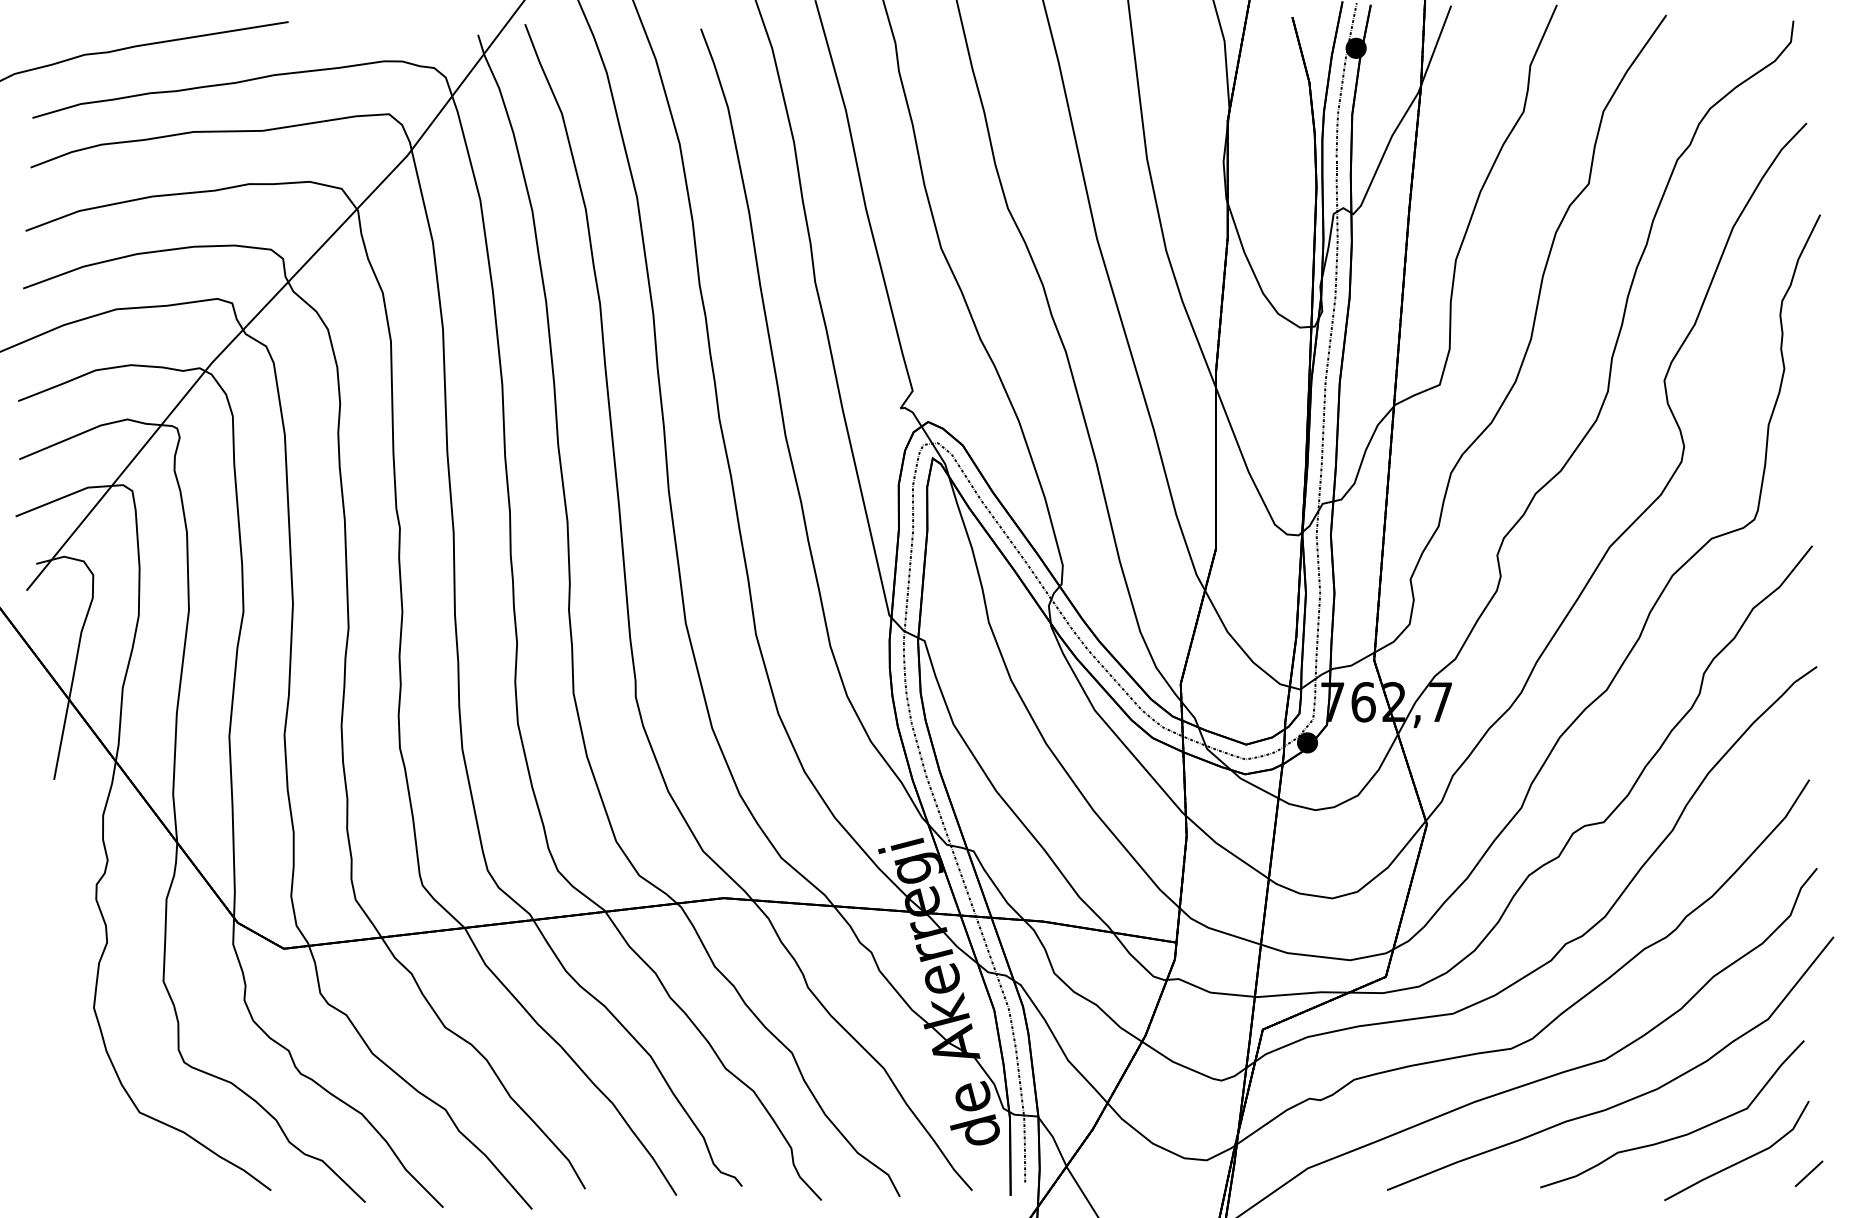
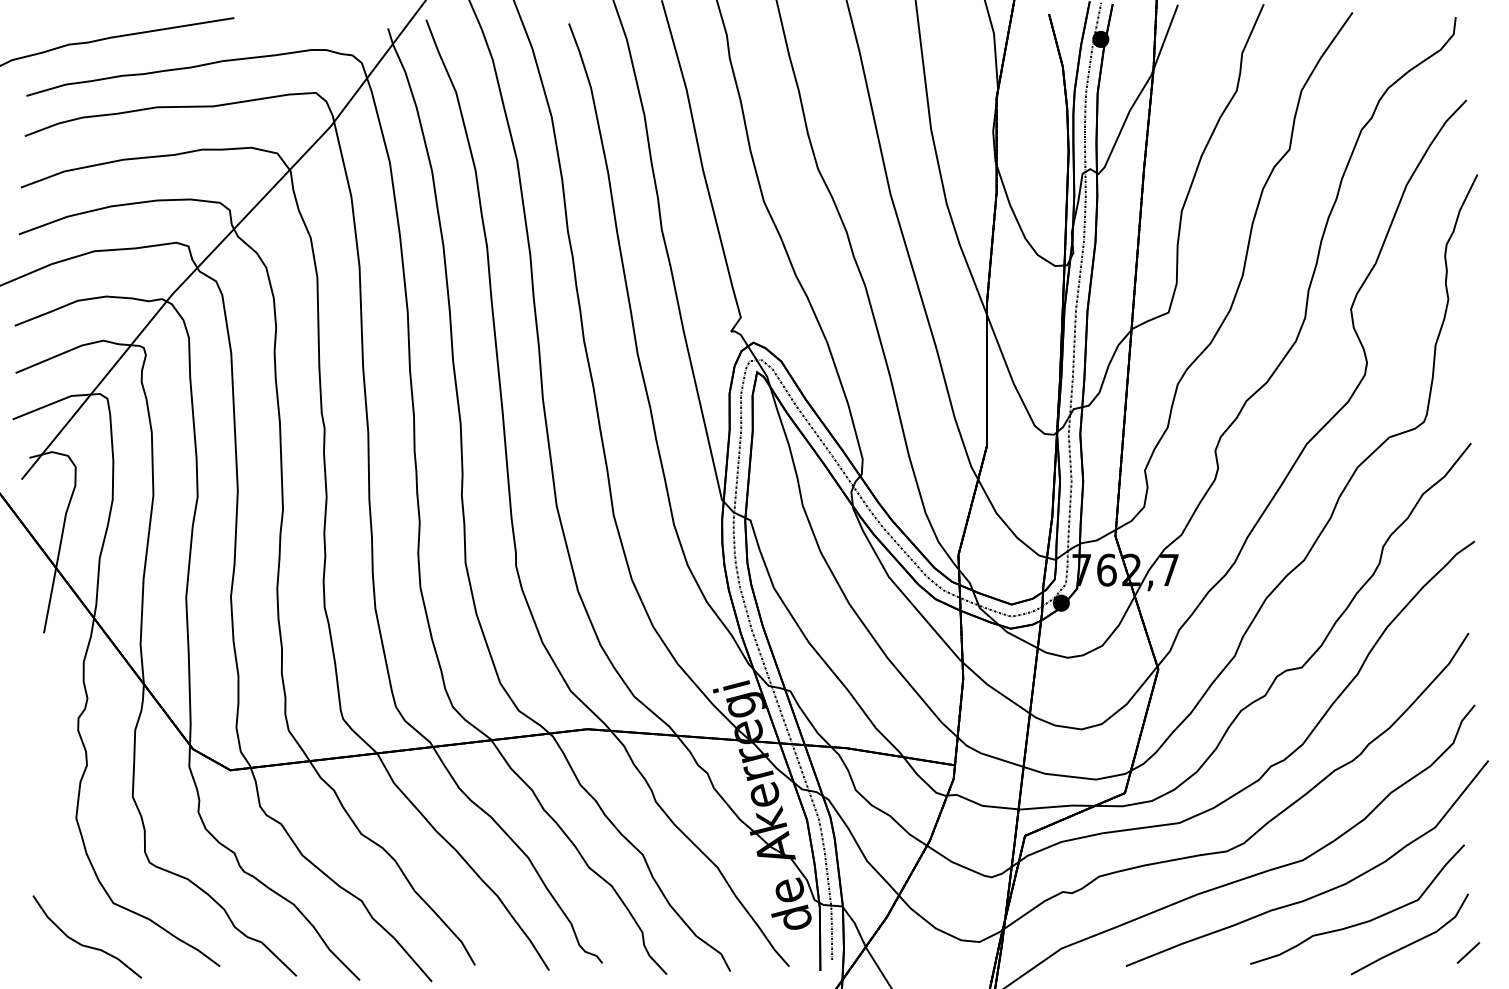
curve: (102, 1163) -> (83, 944), added

